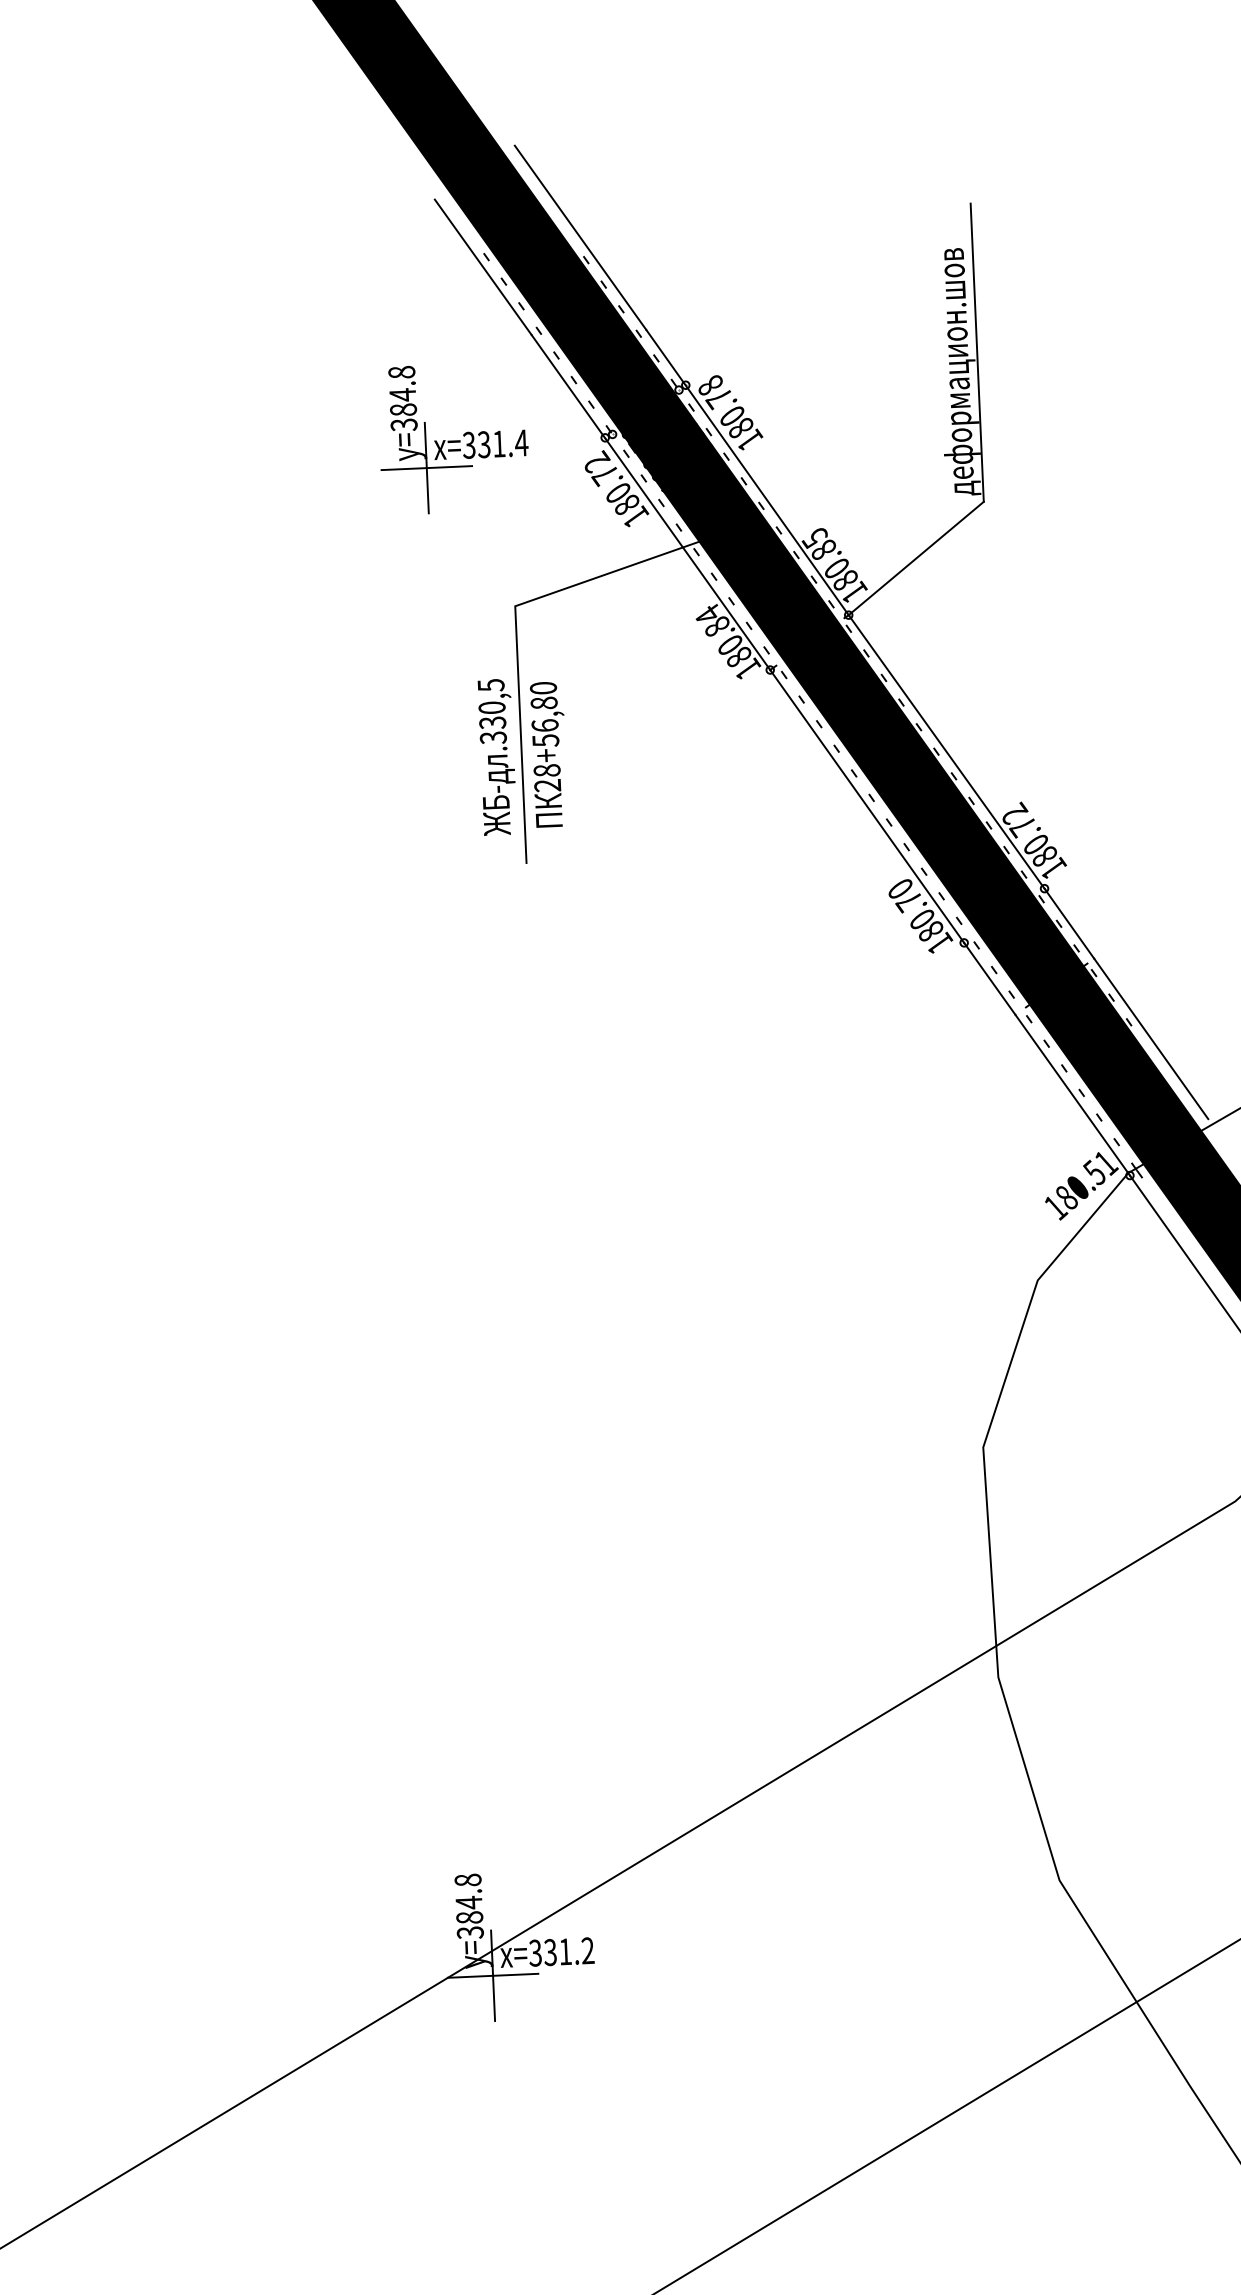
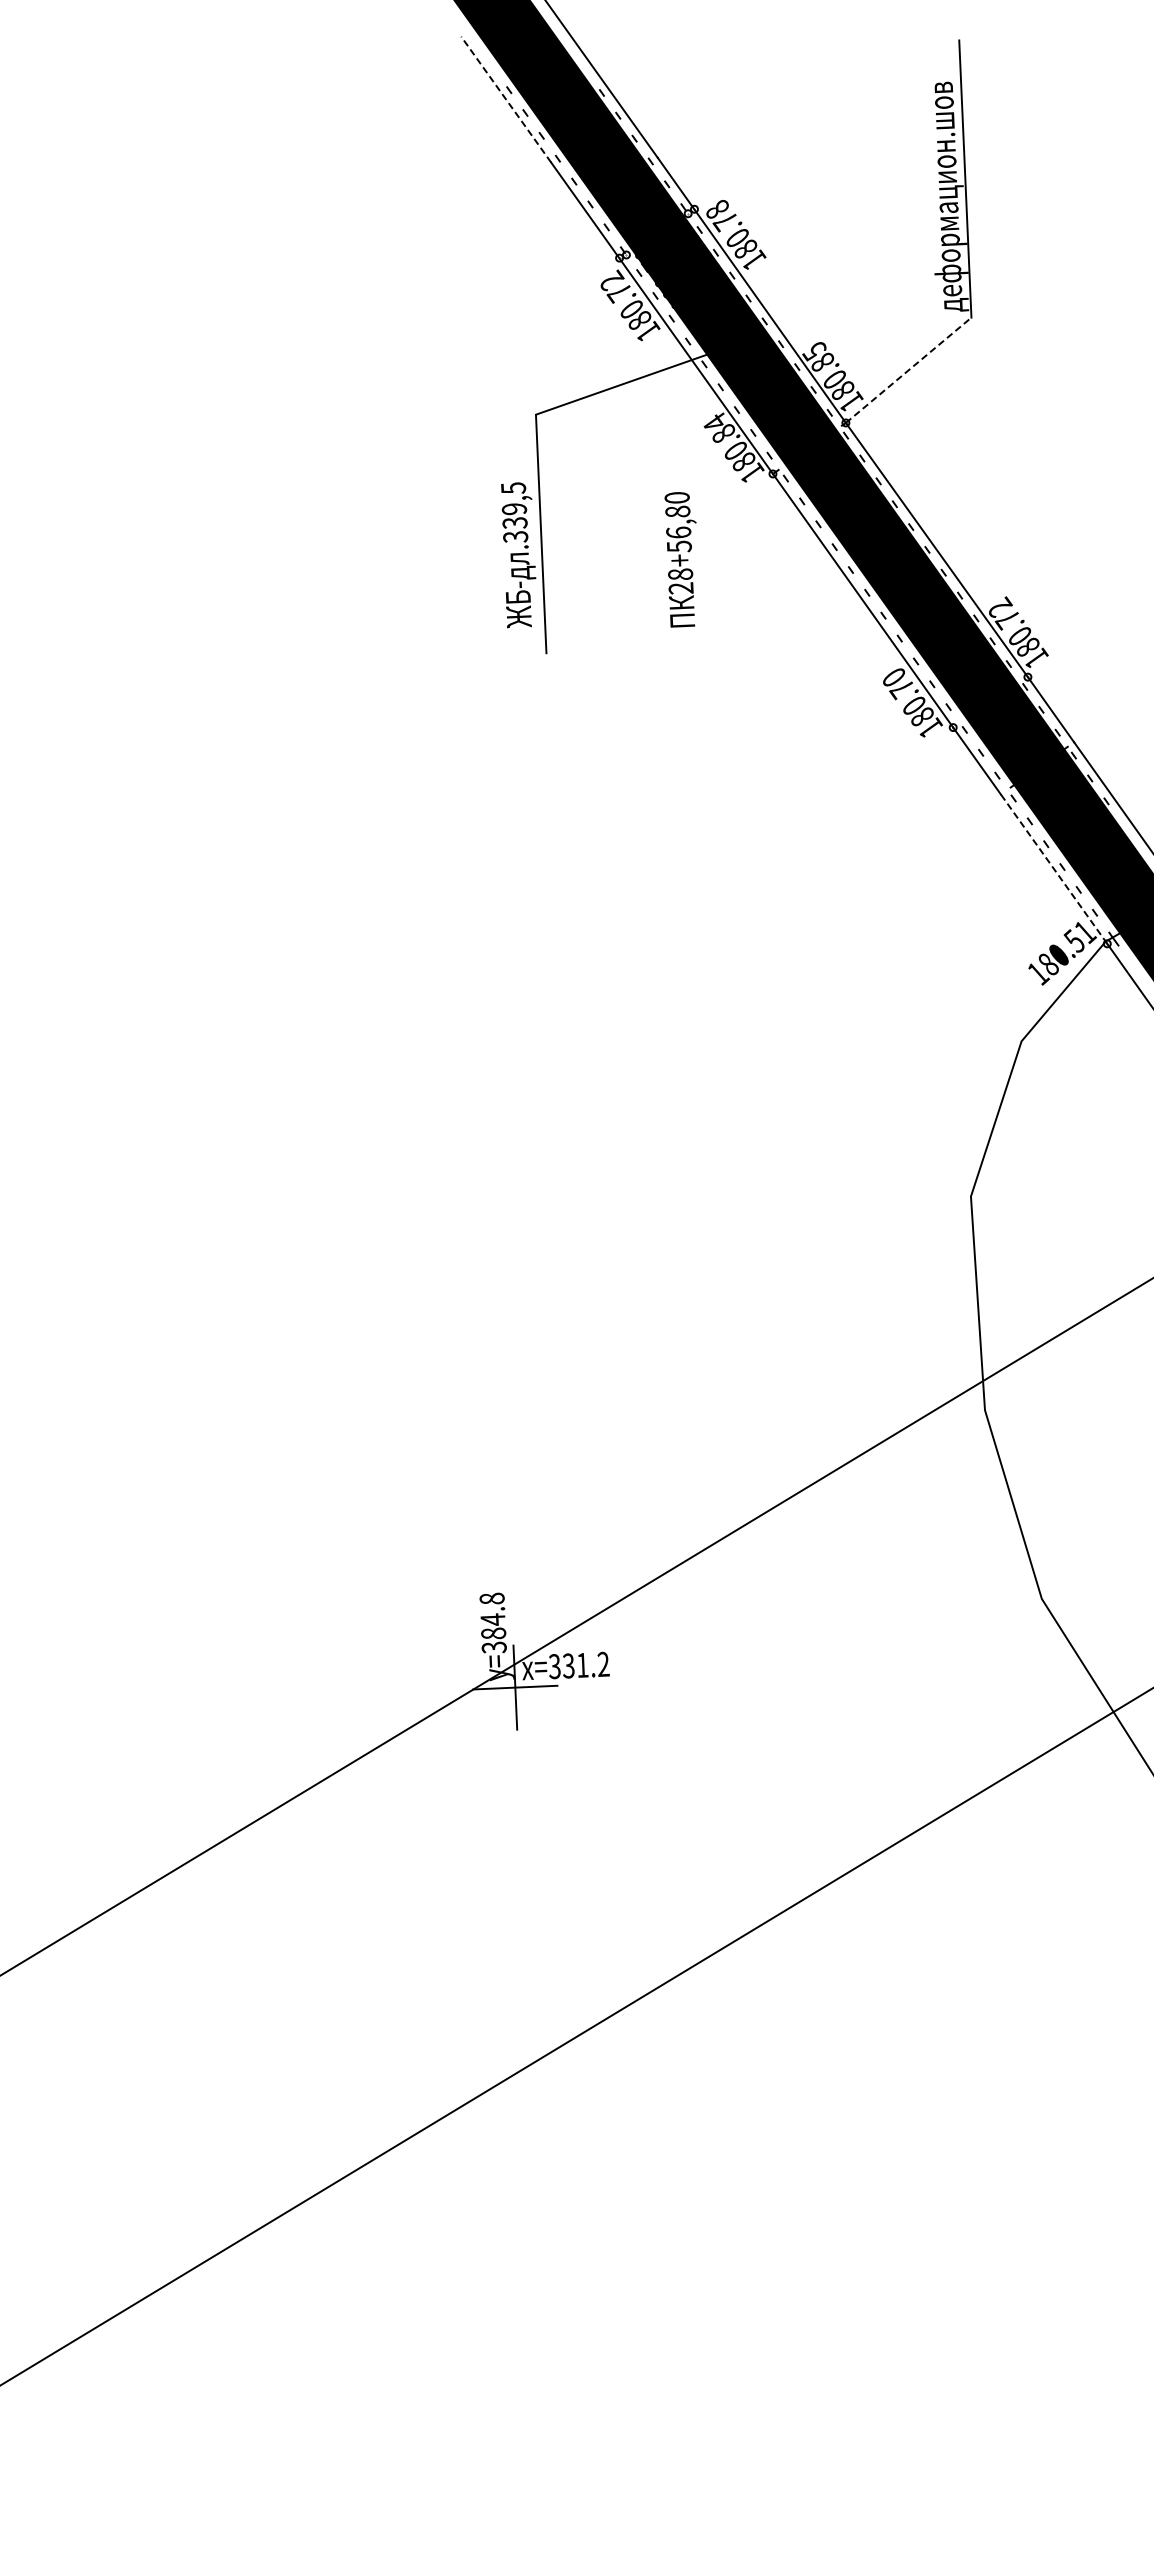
line: (482, 267) -> (505, 99), solid -> dashed
part: (454, 440) -> (479, 260), removed
line: (916, 558) -> (908, 370), solid -> dashed
text: (492, 708) -> (514, 509), .330,5 -> .339,5
text: (547, 754) -> (680, 559), moved
line: (1073, 1095) -> (1054, 869), solid -> dashed

